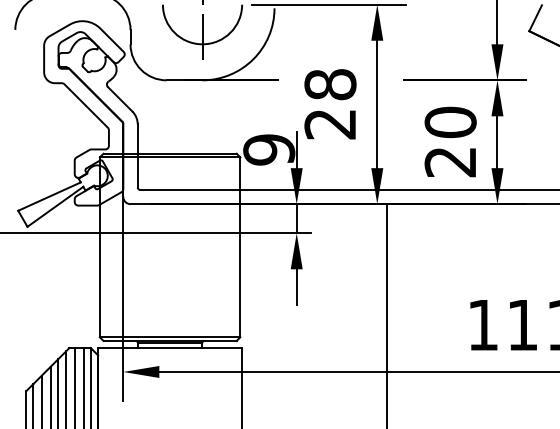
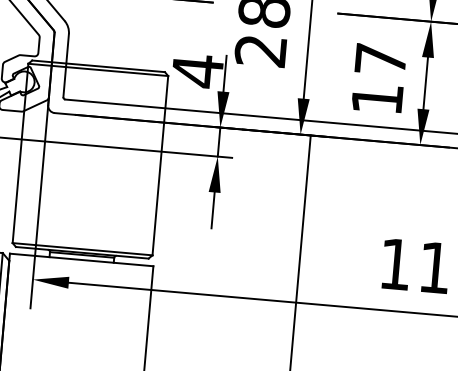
text: (450, 141) -> (378, 78), 20 -> 17
text: (269, 149) -> (197, 70), 9 -> 4

